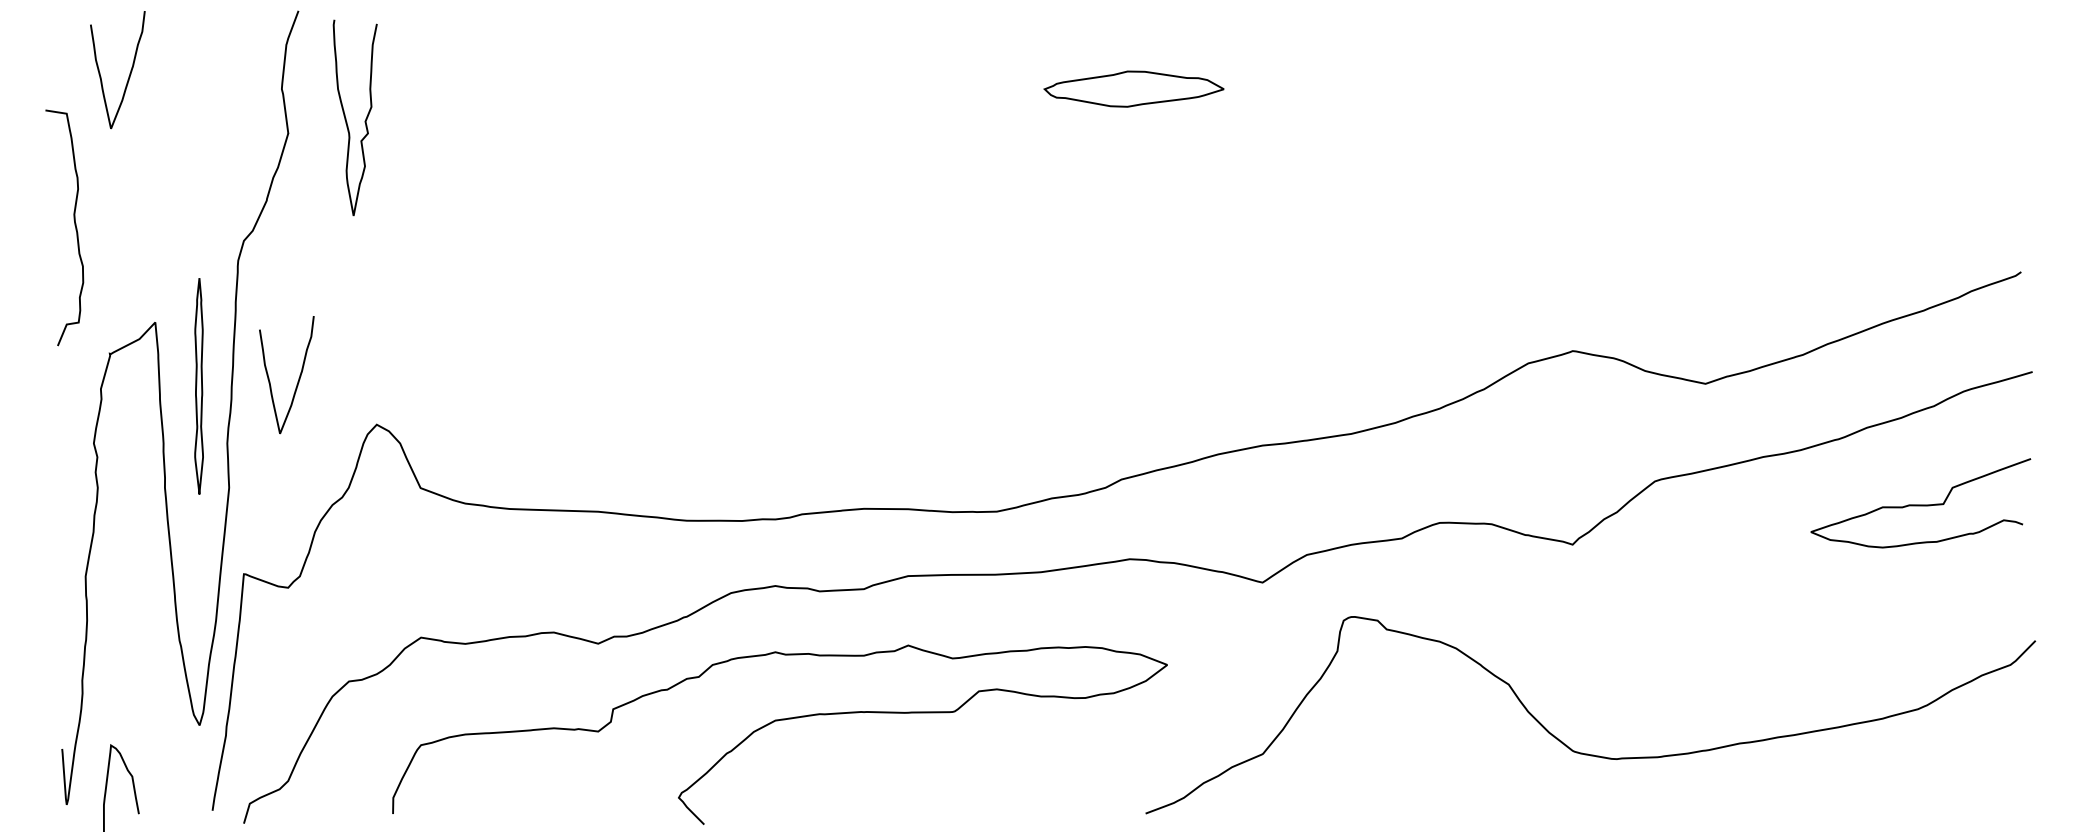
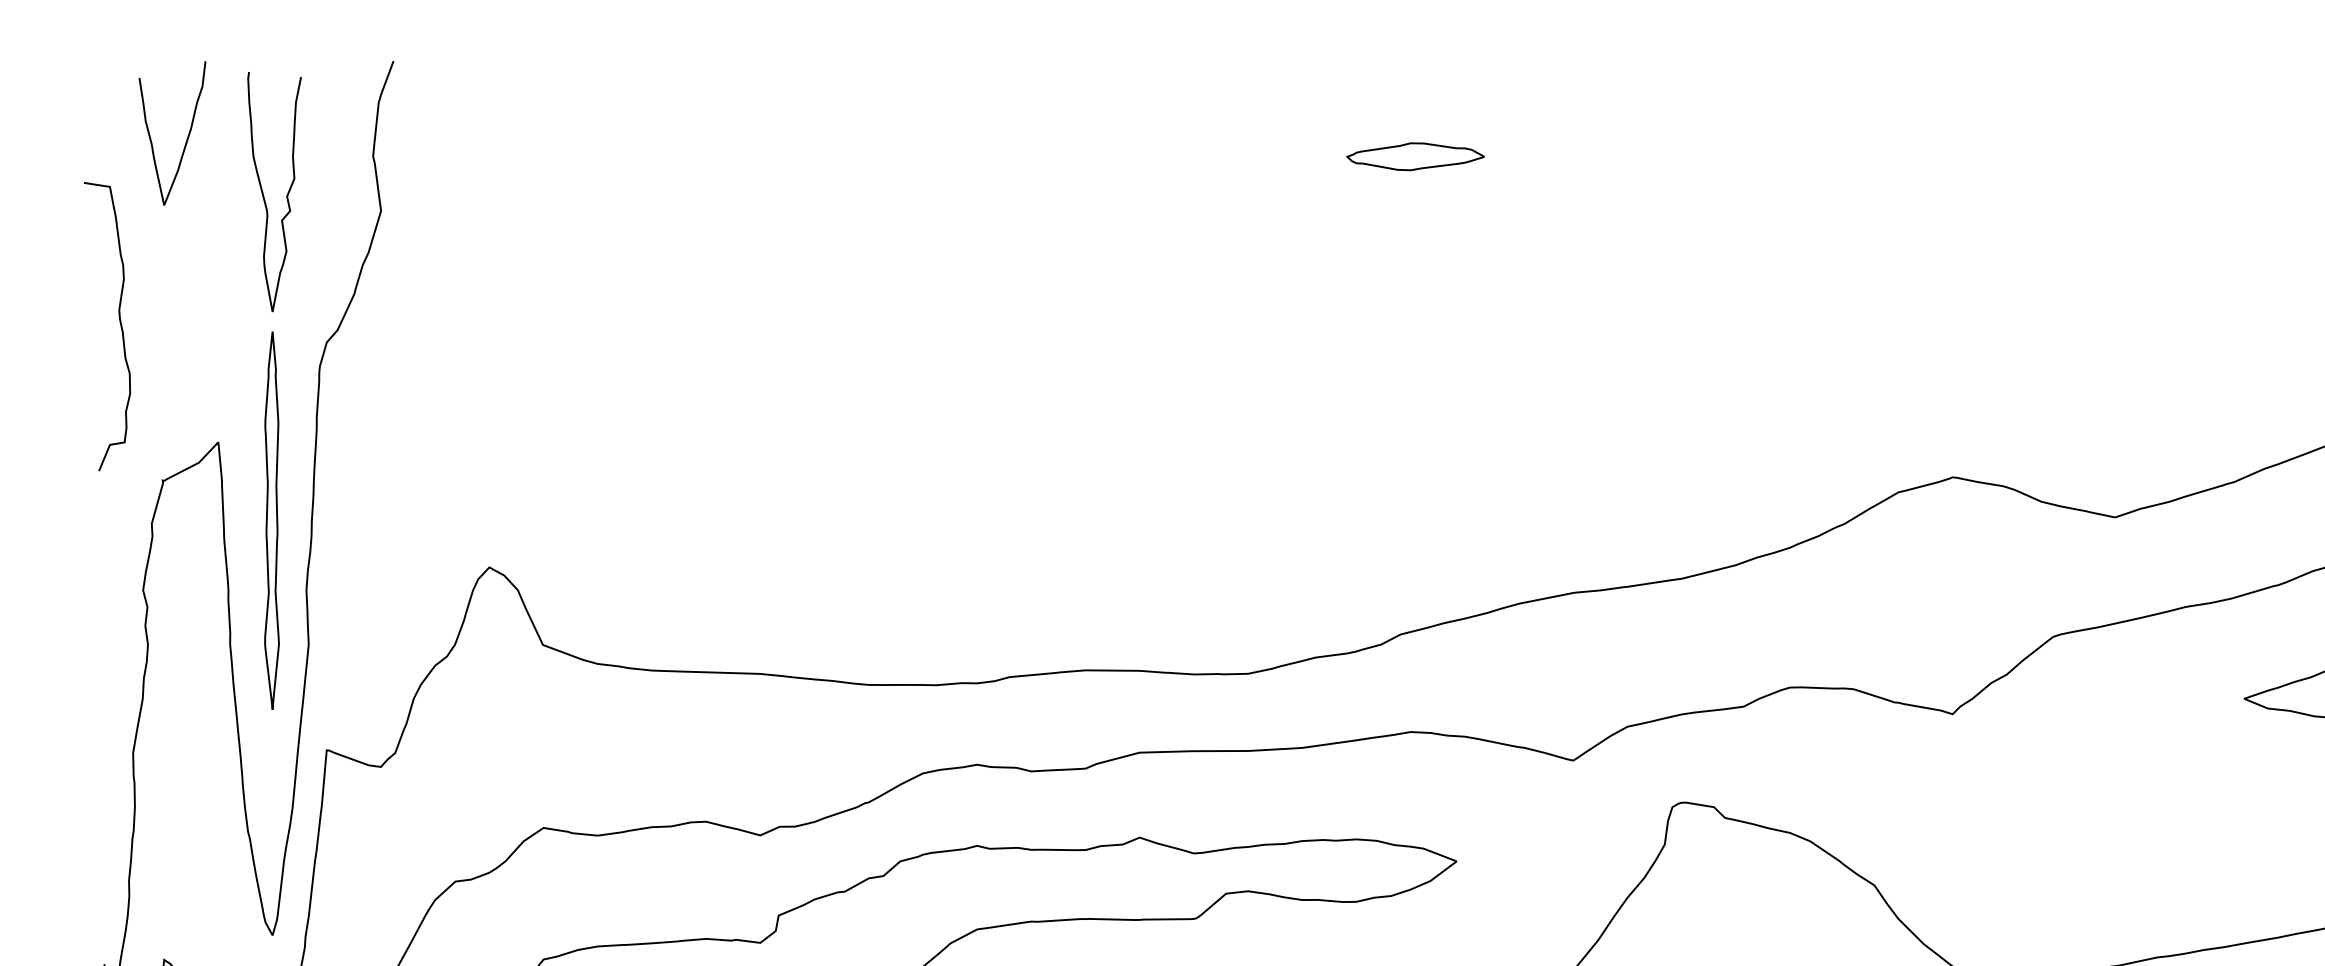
part: (1133, 88) -> (1415, 156), size x0.62
curve: (346, 118) -> (263, 192), moved
curve: (298, 378) -> (393, 510), removed
part: (198, 385) -> (271, 519), size x1.43

